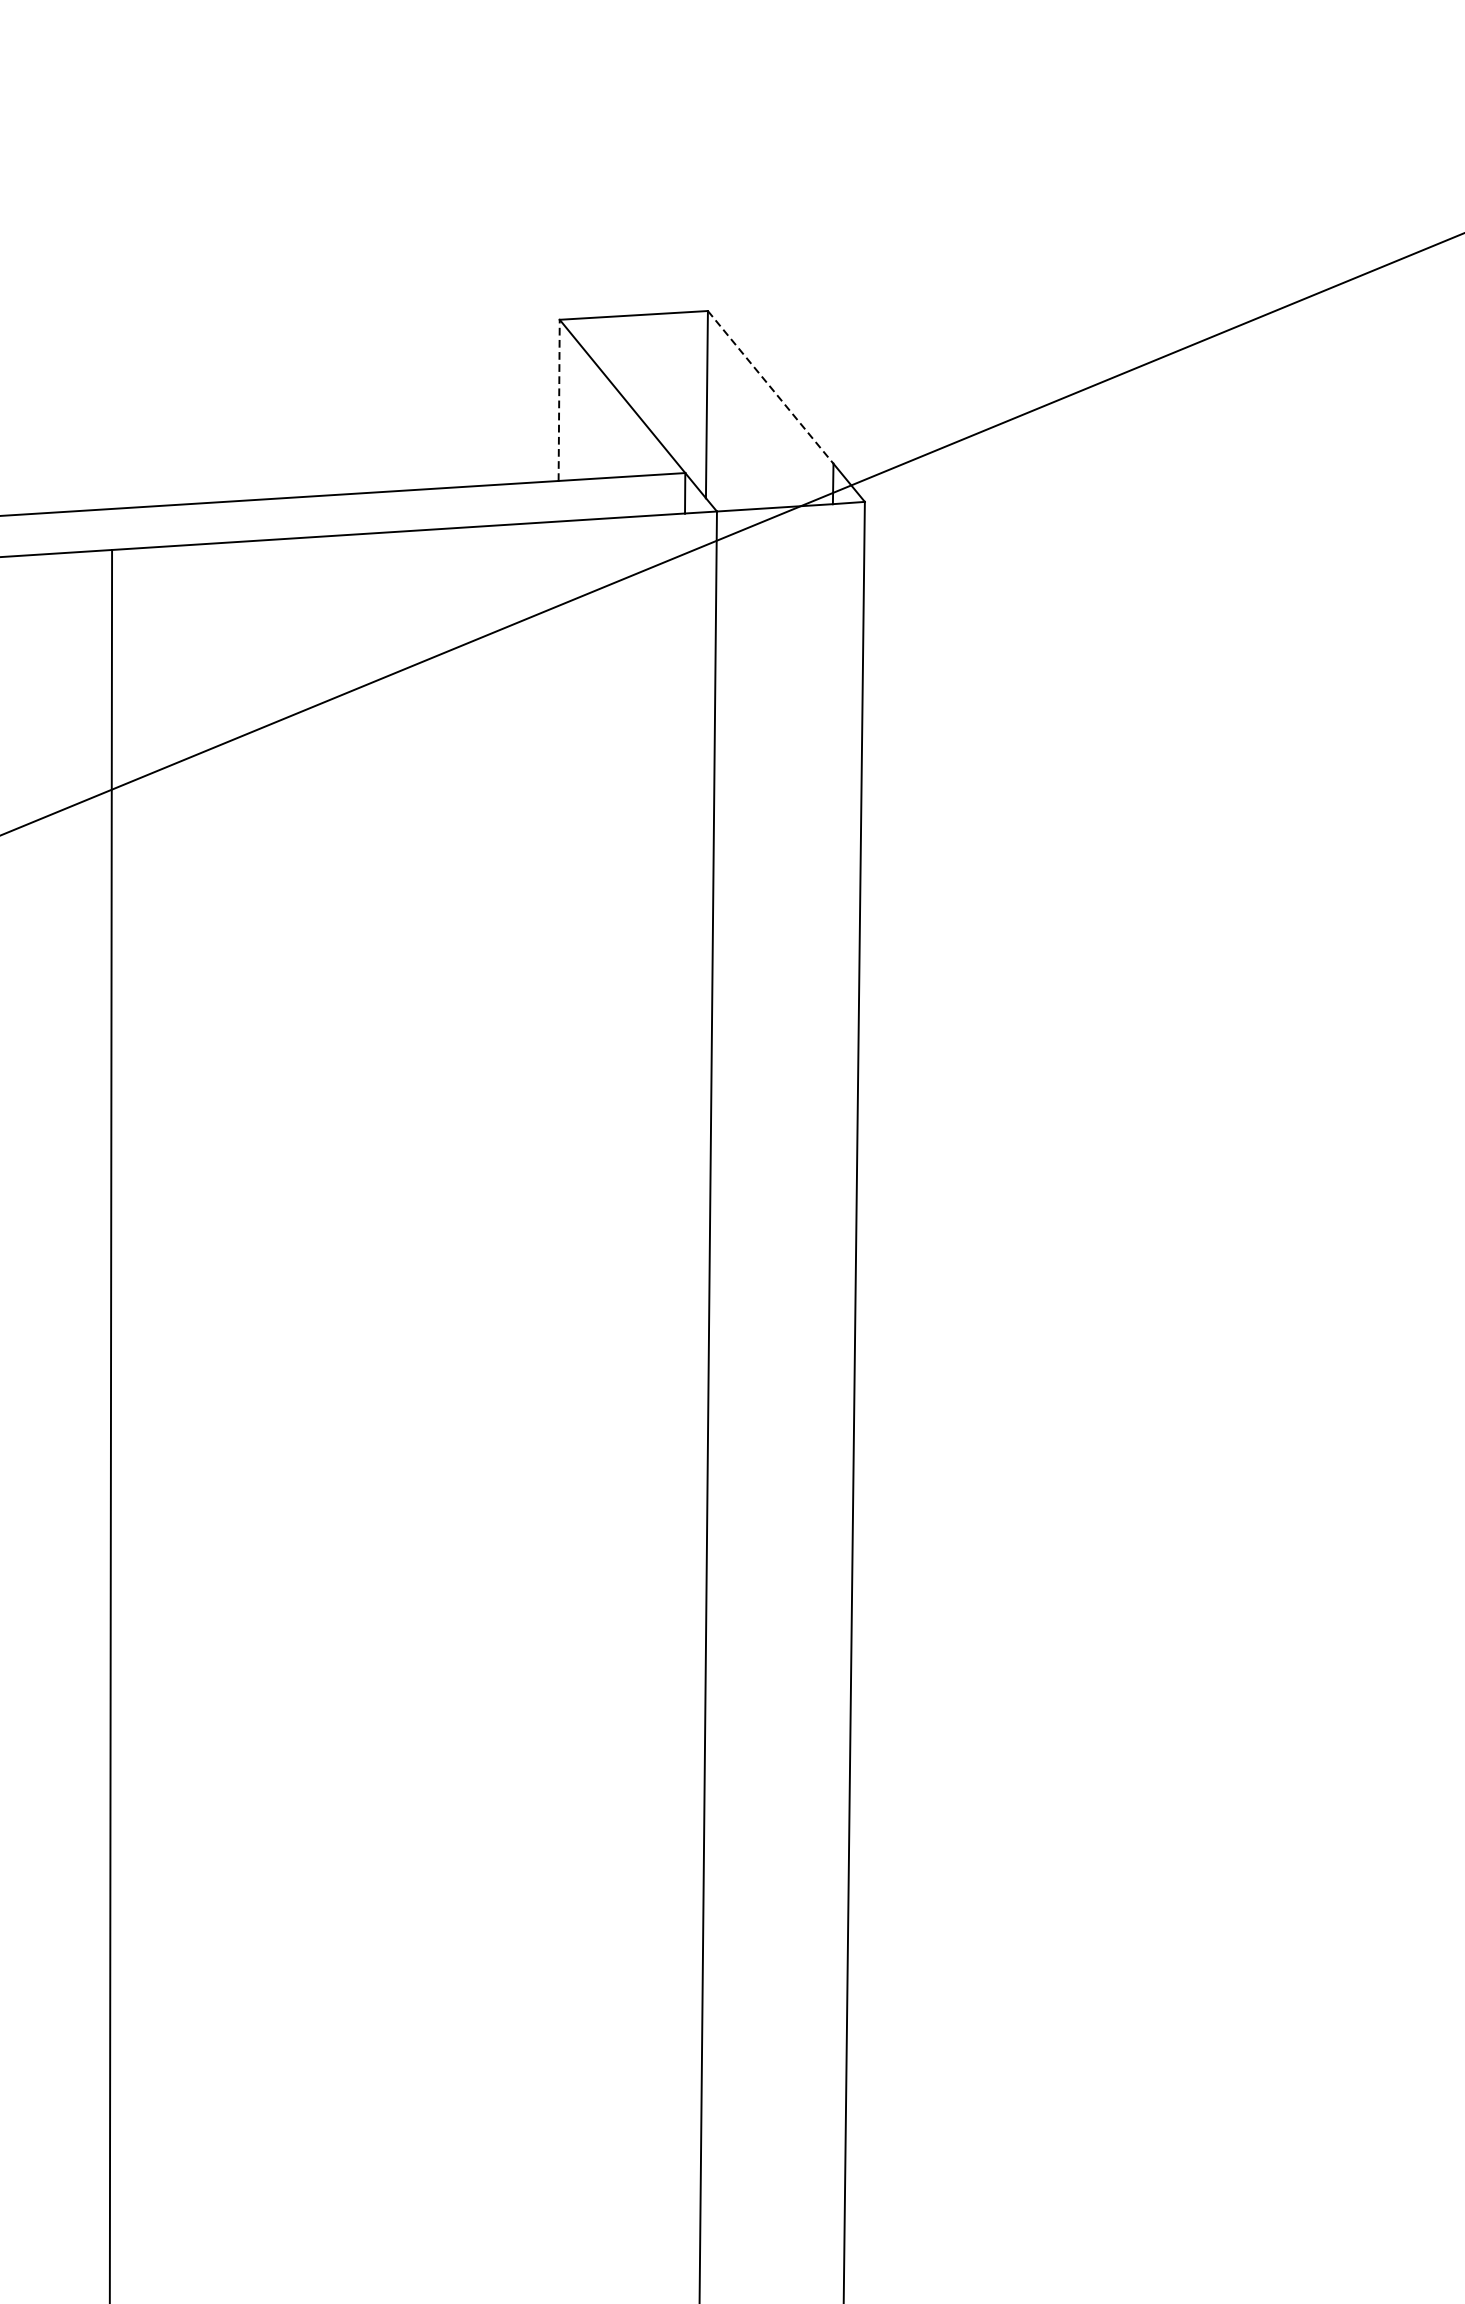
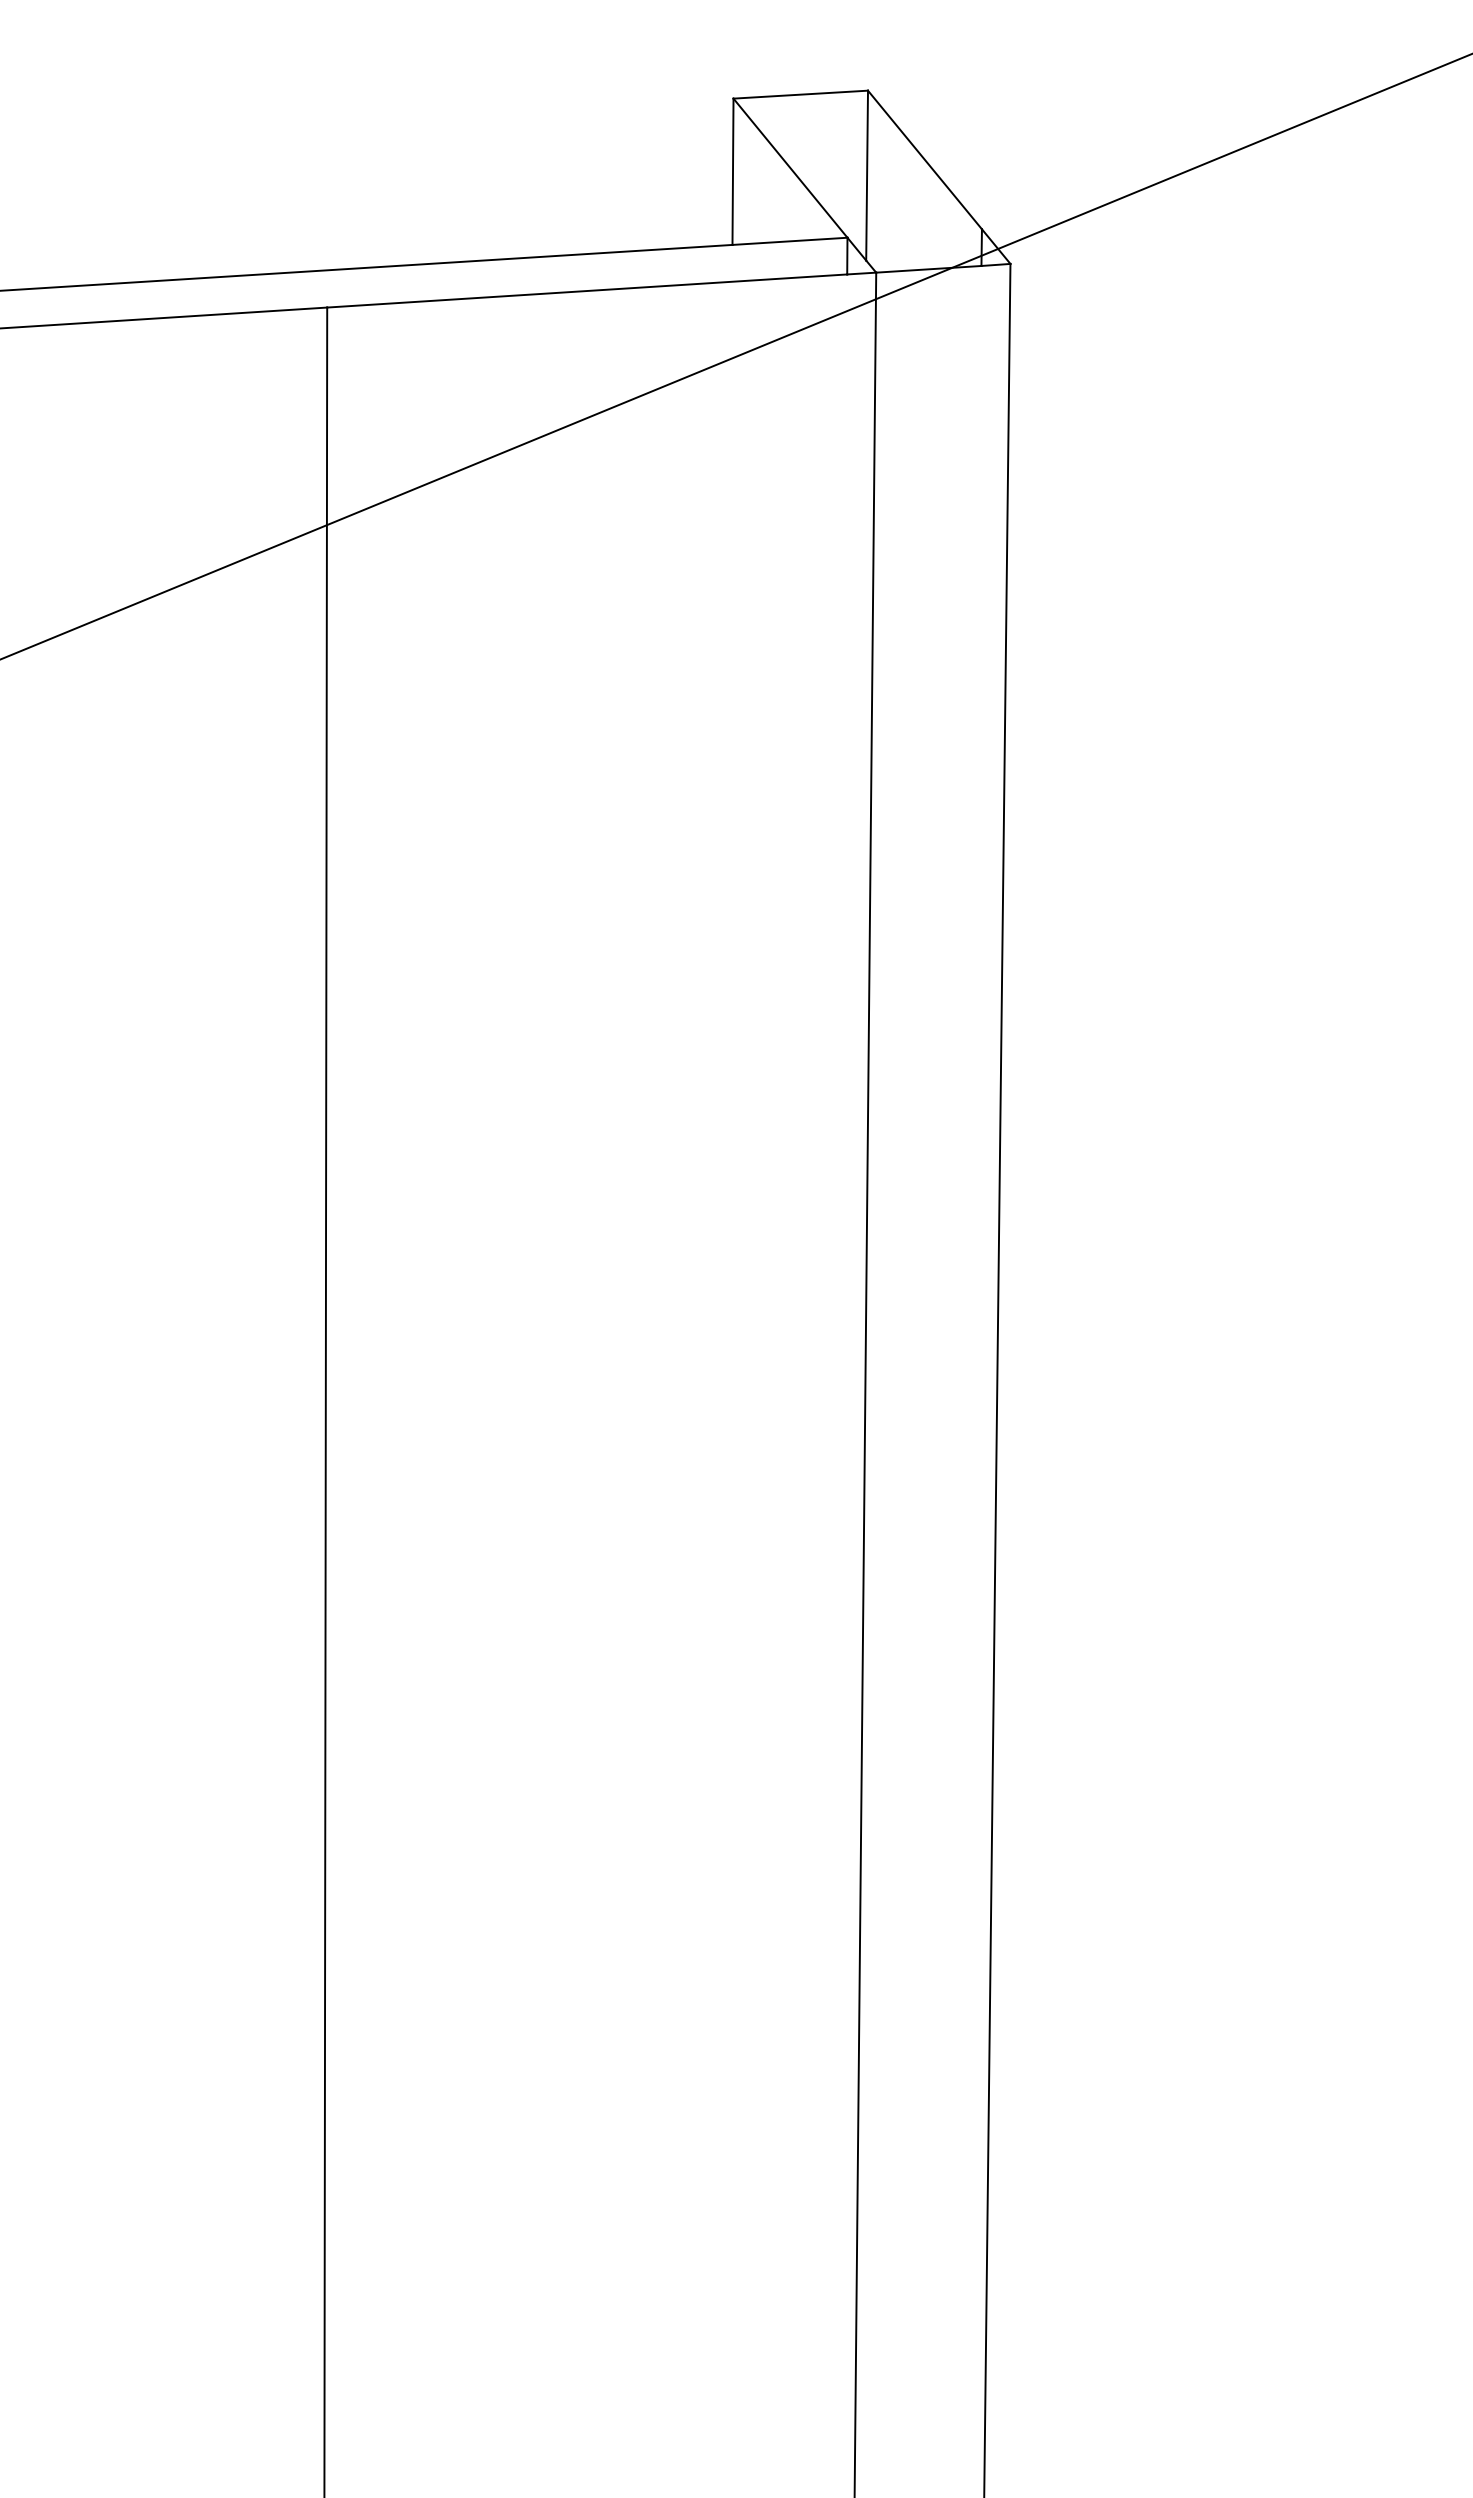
line: (770, 386) -> (924, 159), dashed -> solid
line: (559, 400) -> (733, 171), dashed -> solid

